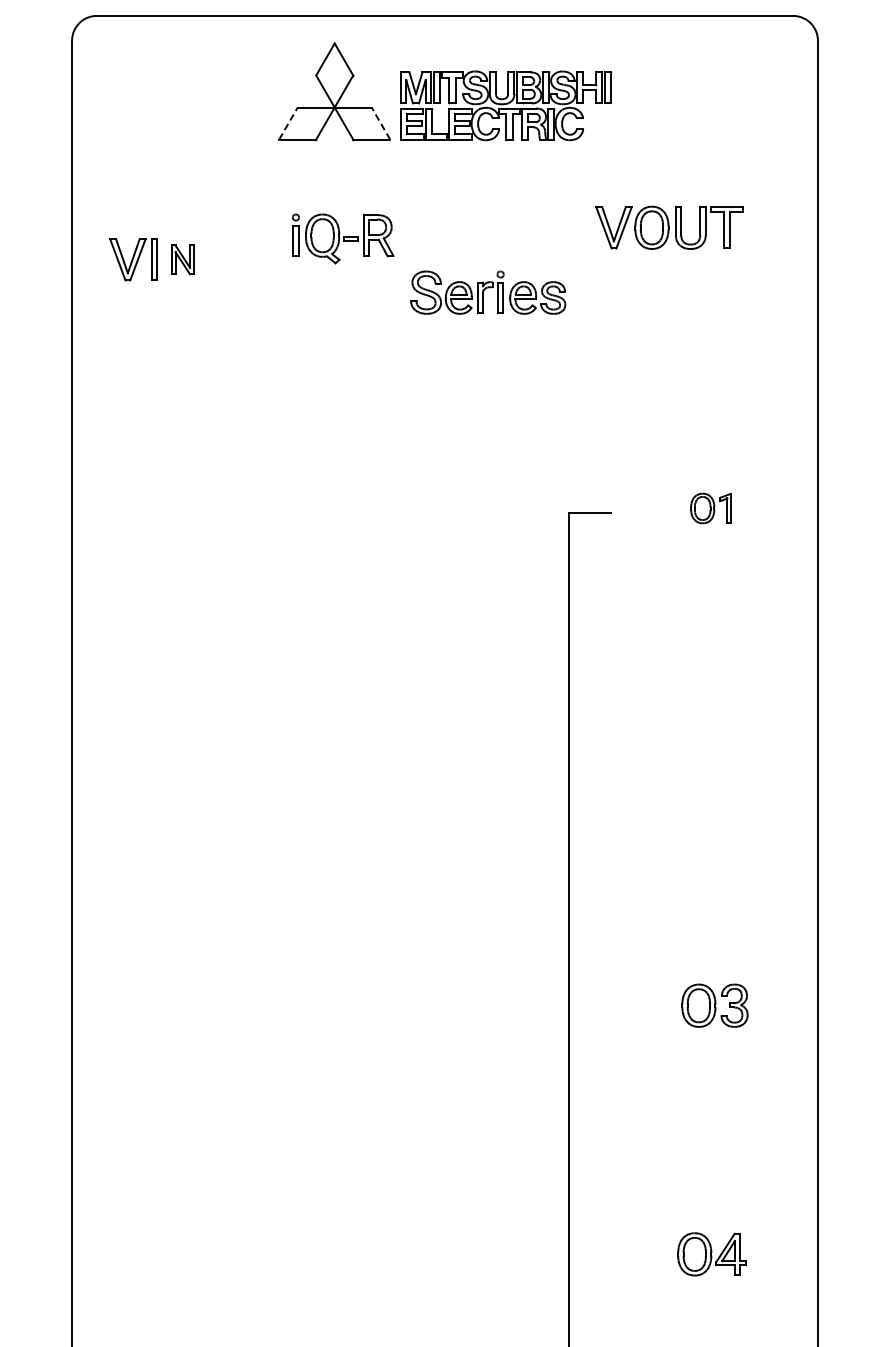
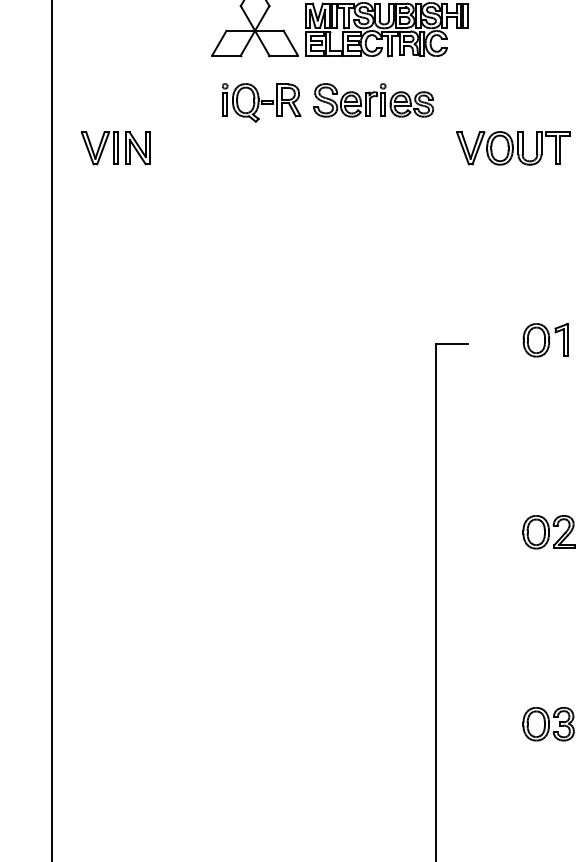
line: (288, 123) -> (219, 43), dashed -> solid
line: (380, 123) -> (290, 43), dashed -> solid
part: (669, 227) -> (513, 148), moved
part: (343, 238) -> (261, 102), moved
part: (182, 259) -> (137, 148), size x1.43
part: (488, 292) -> (373, 100), moved
part: (710, 508) -> (545, 340), size x1.43
part: (715, 757) -> (549, 532), added

